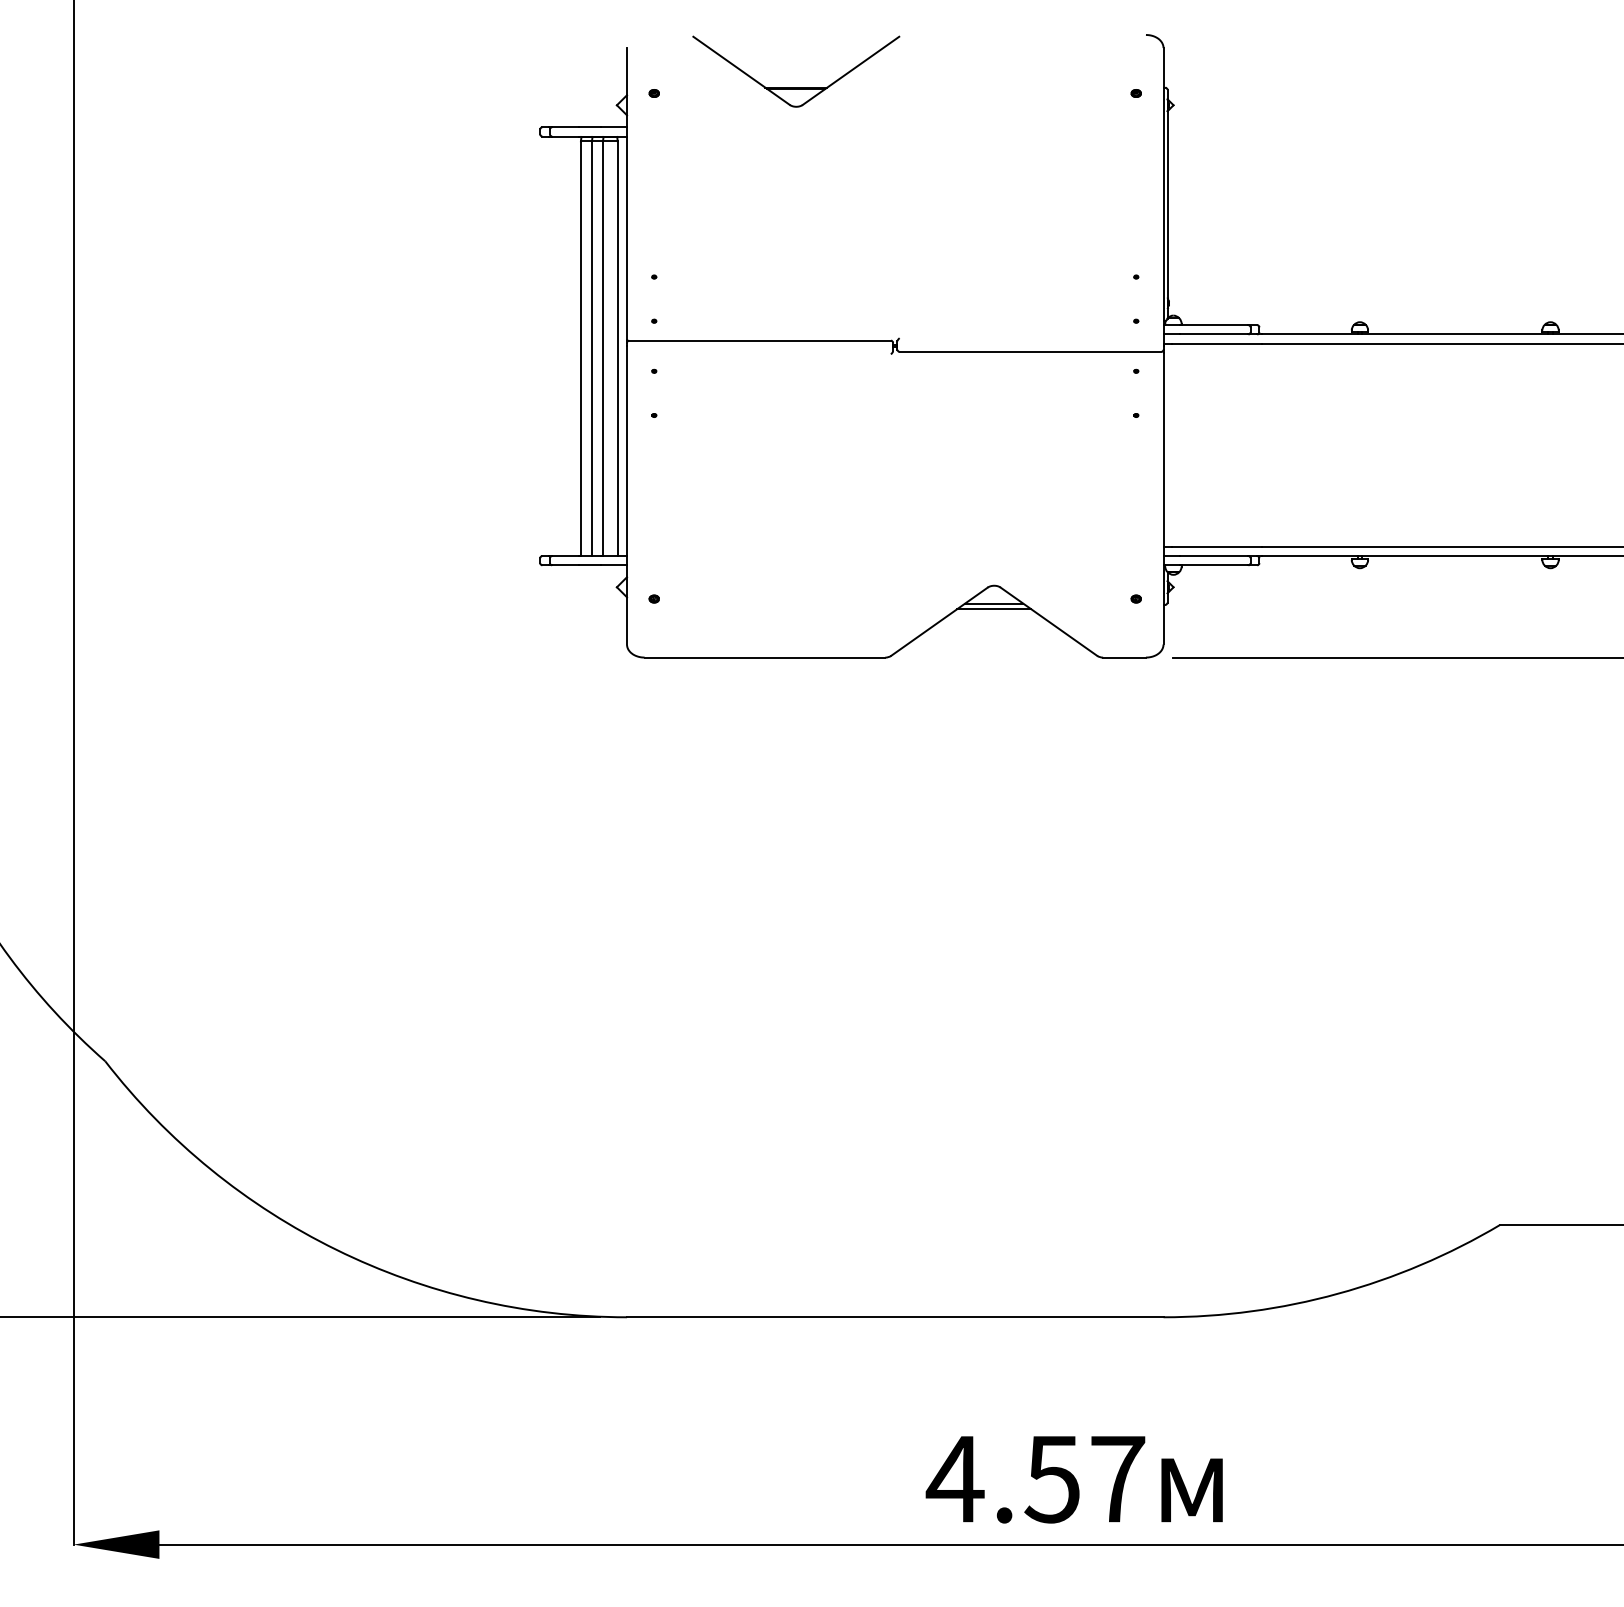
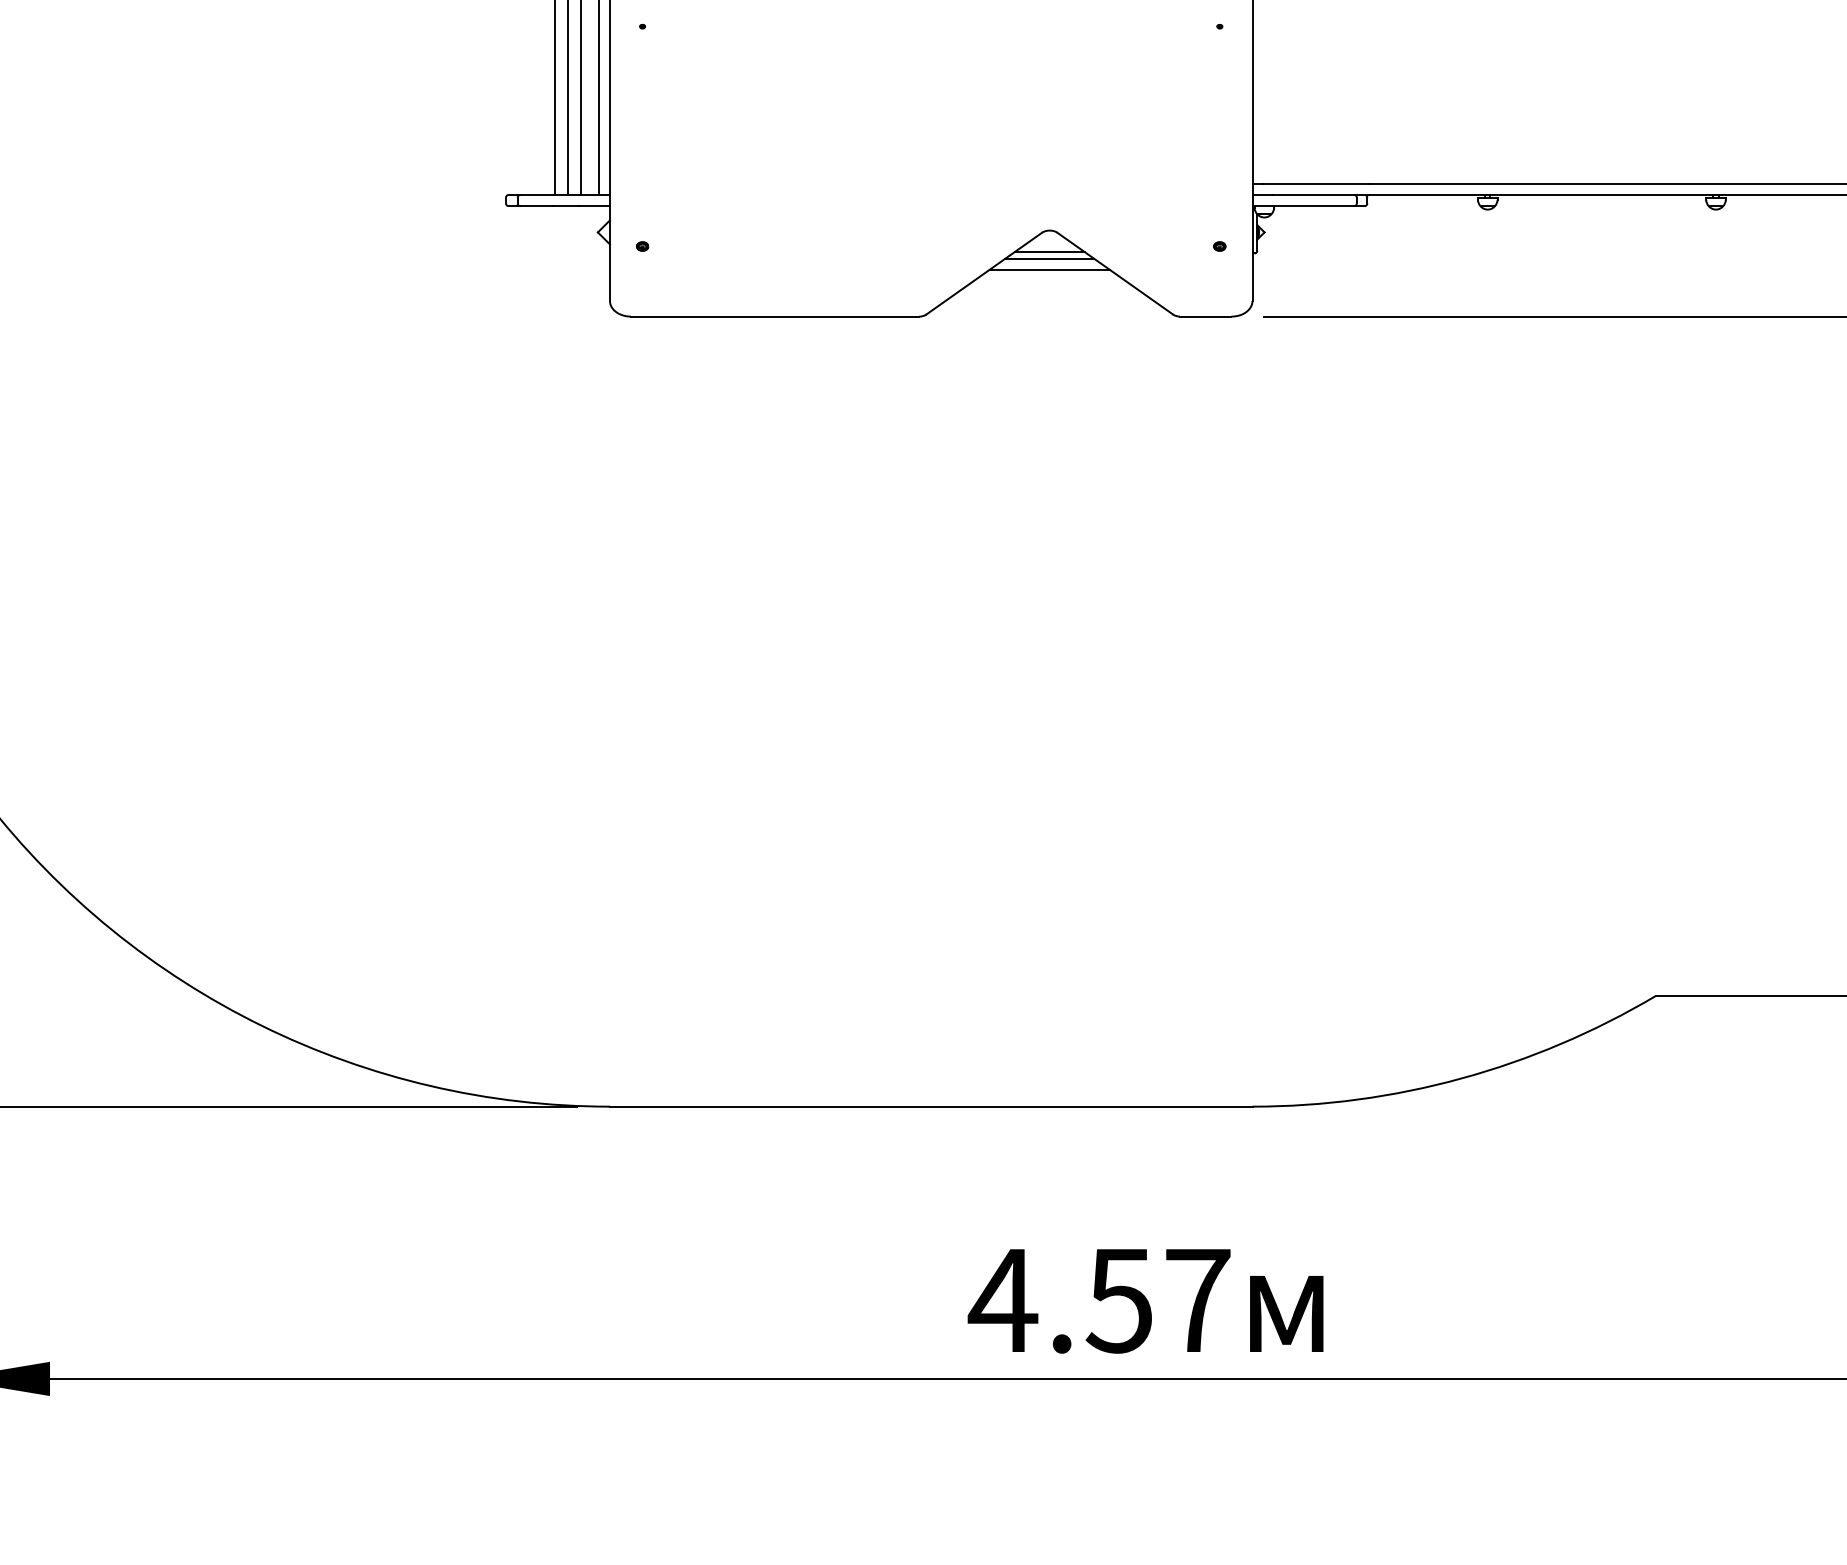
line: (994, 618) -> (1050, 269), added

